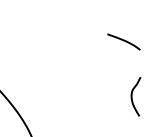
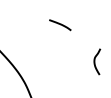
curve: (124, 42) -> (60, 25), moved

